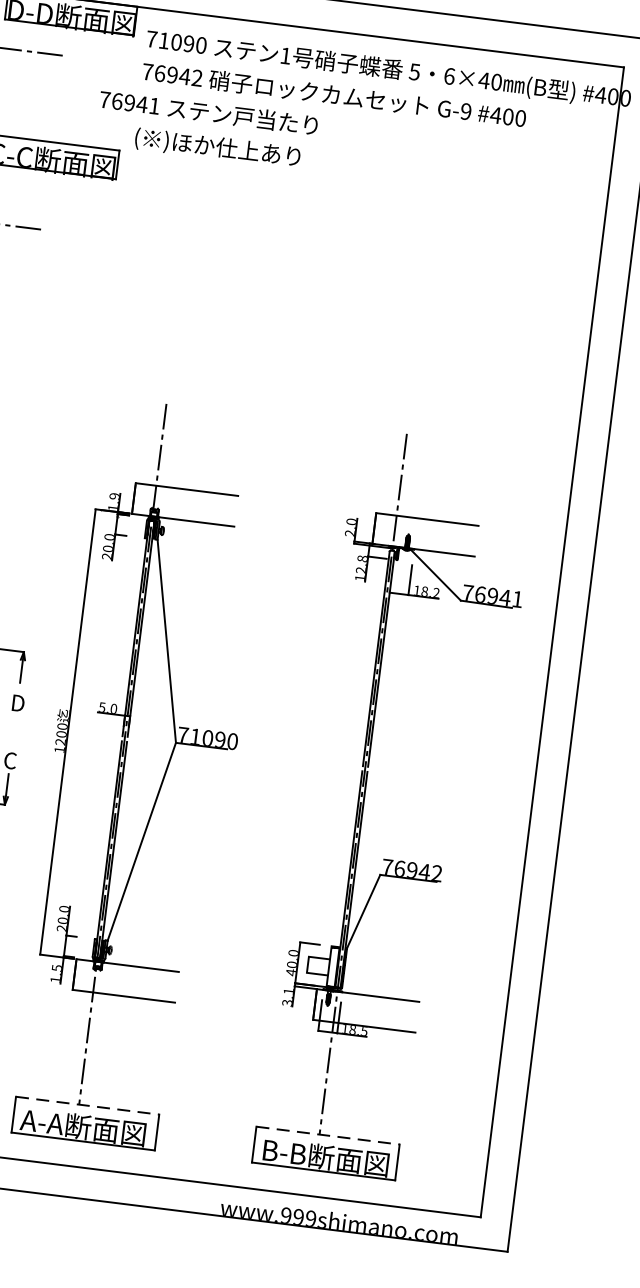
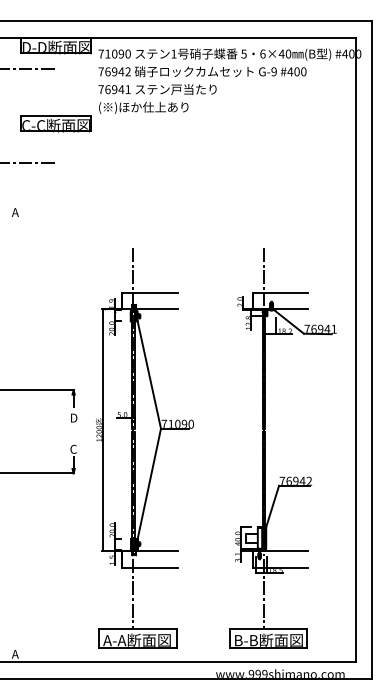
text: (208, 112) -> (157, 89), moved
line: (86, 1105) -> (137, 628), dashed -> solid
line: (328, 1135) -> (268, 628), dashed -> solid

